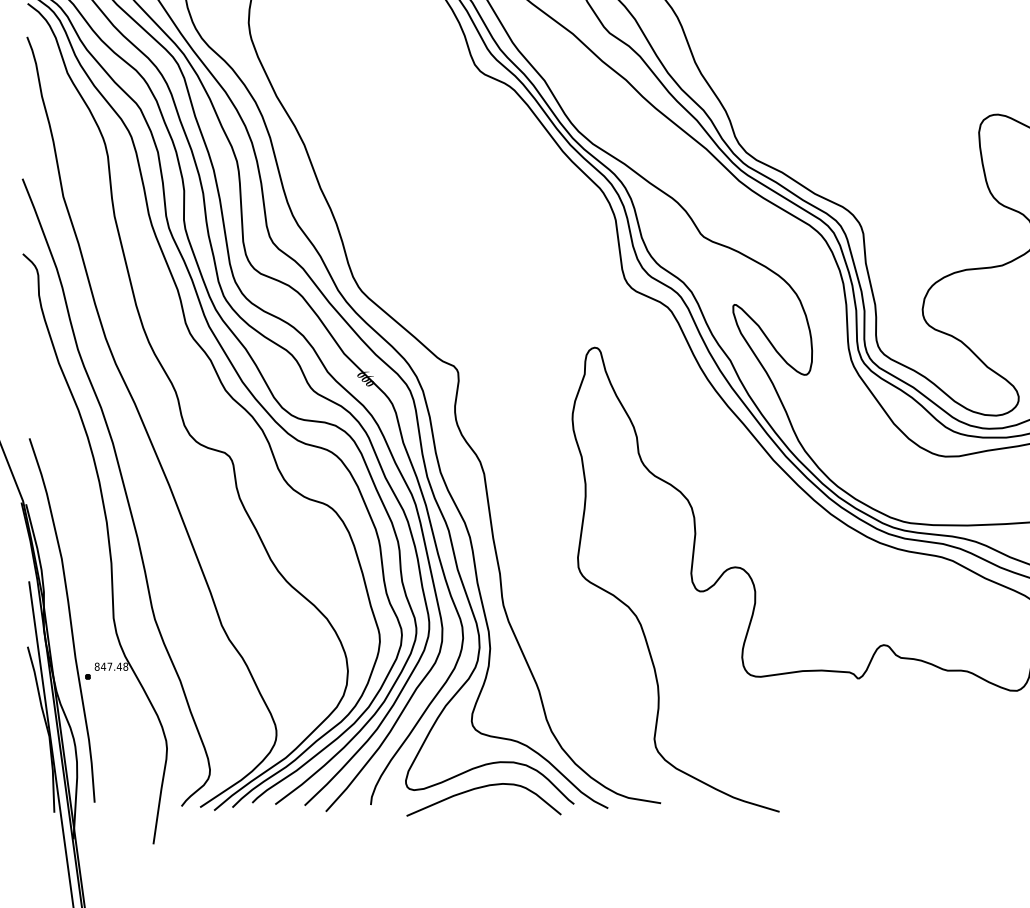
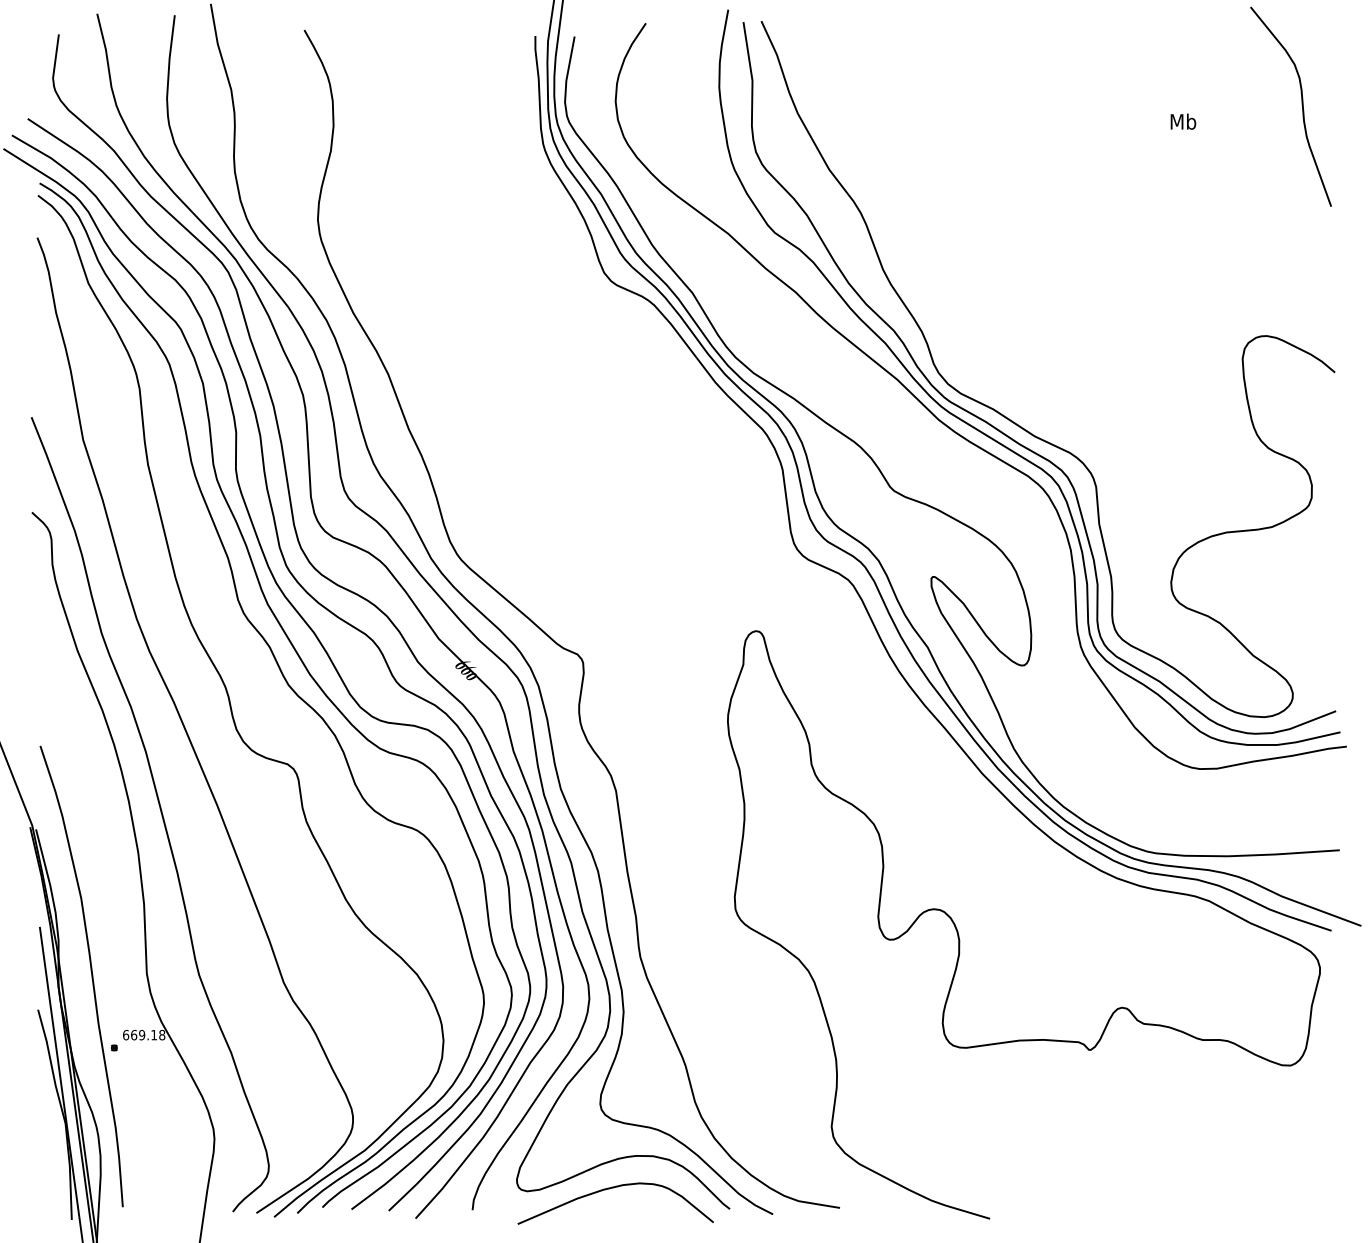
text: (108, 666) -> (140, 1034), 847.48 -> 669.18

